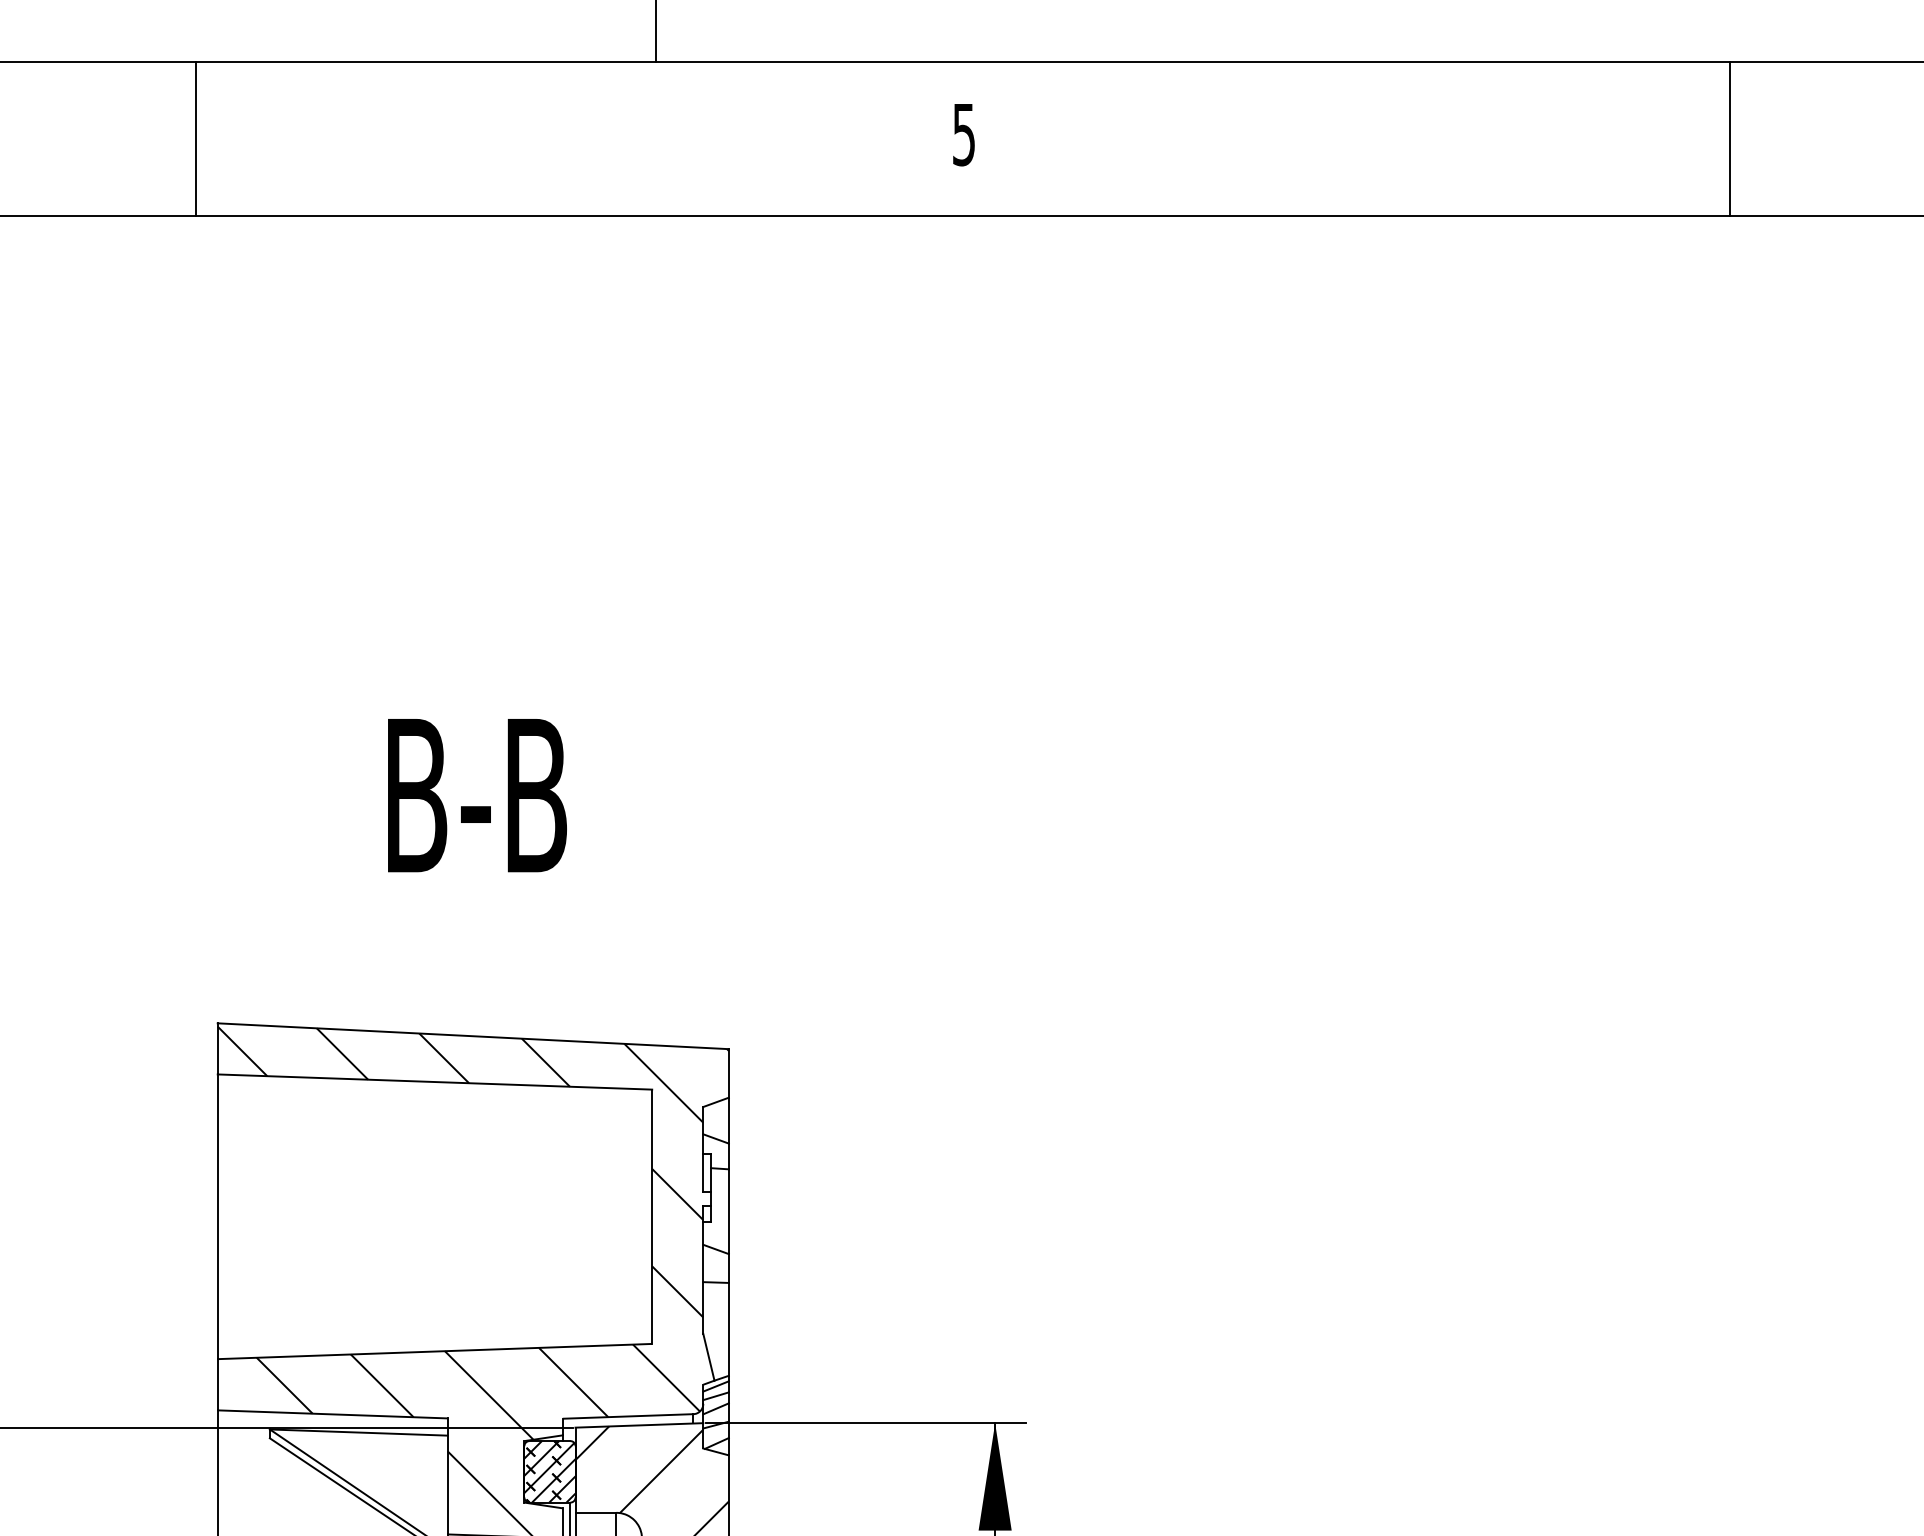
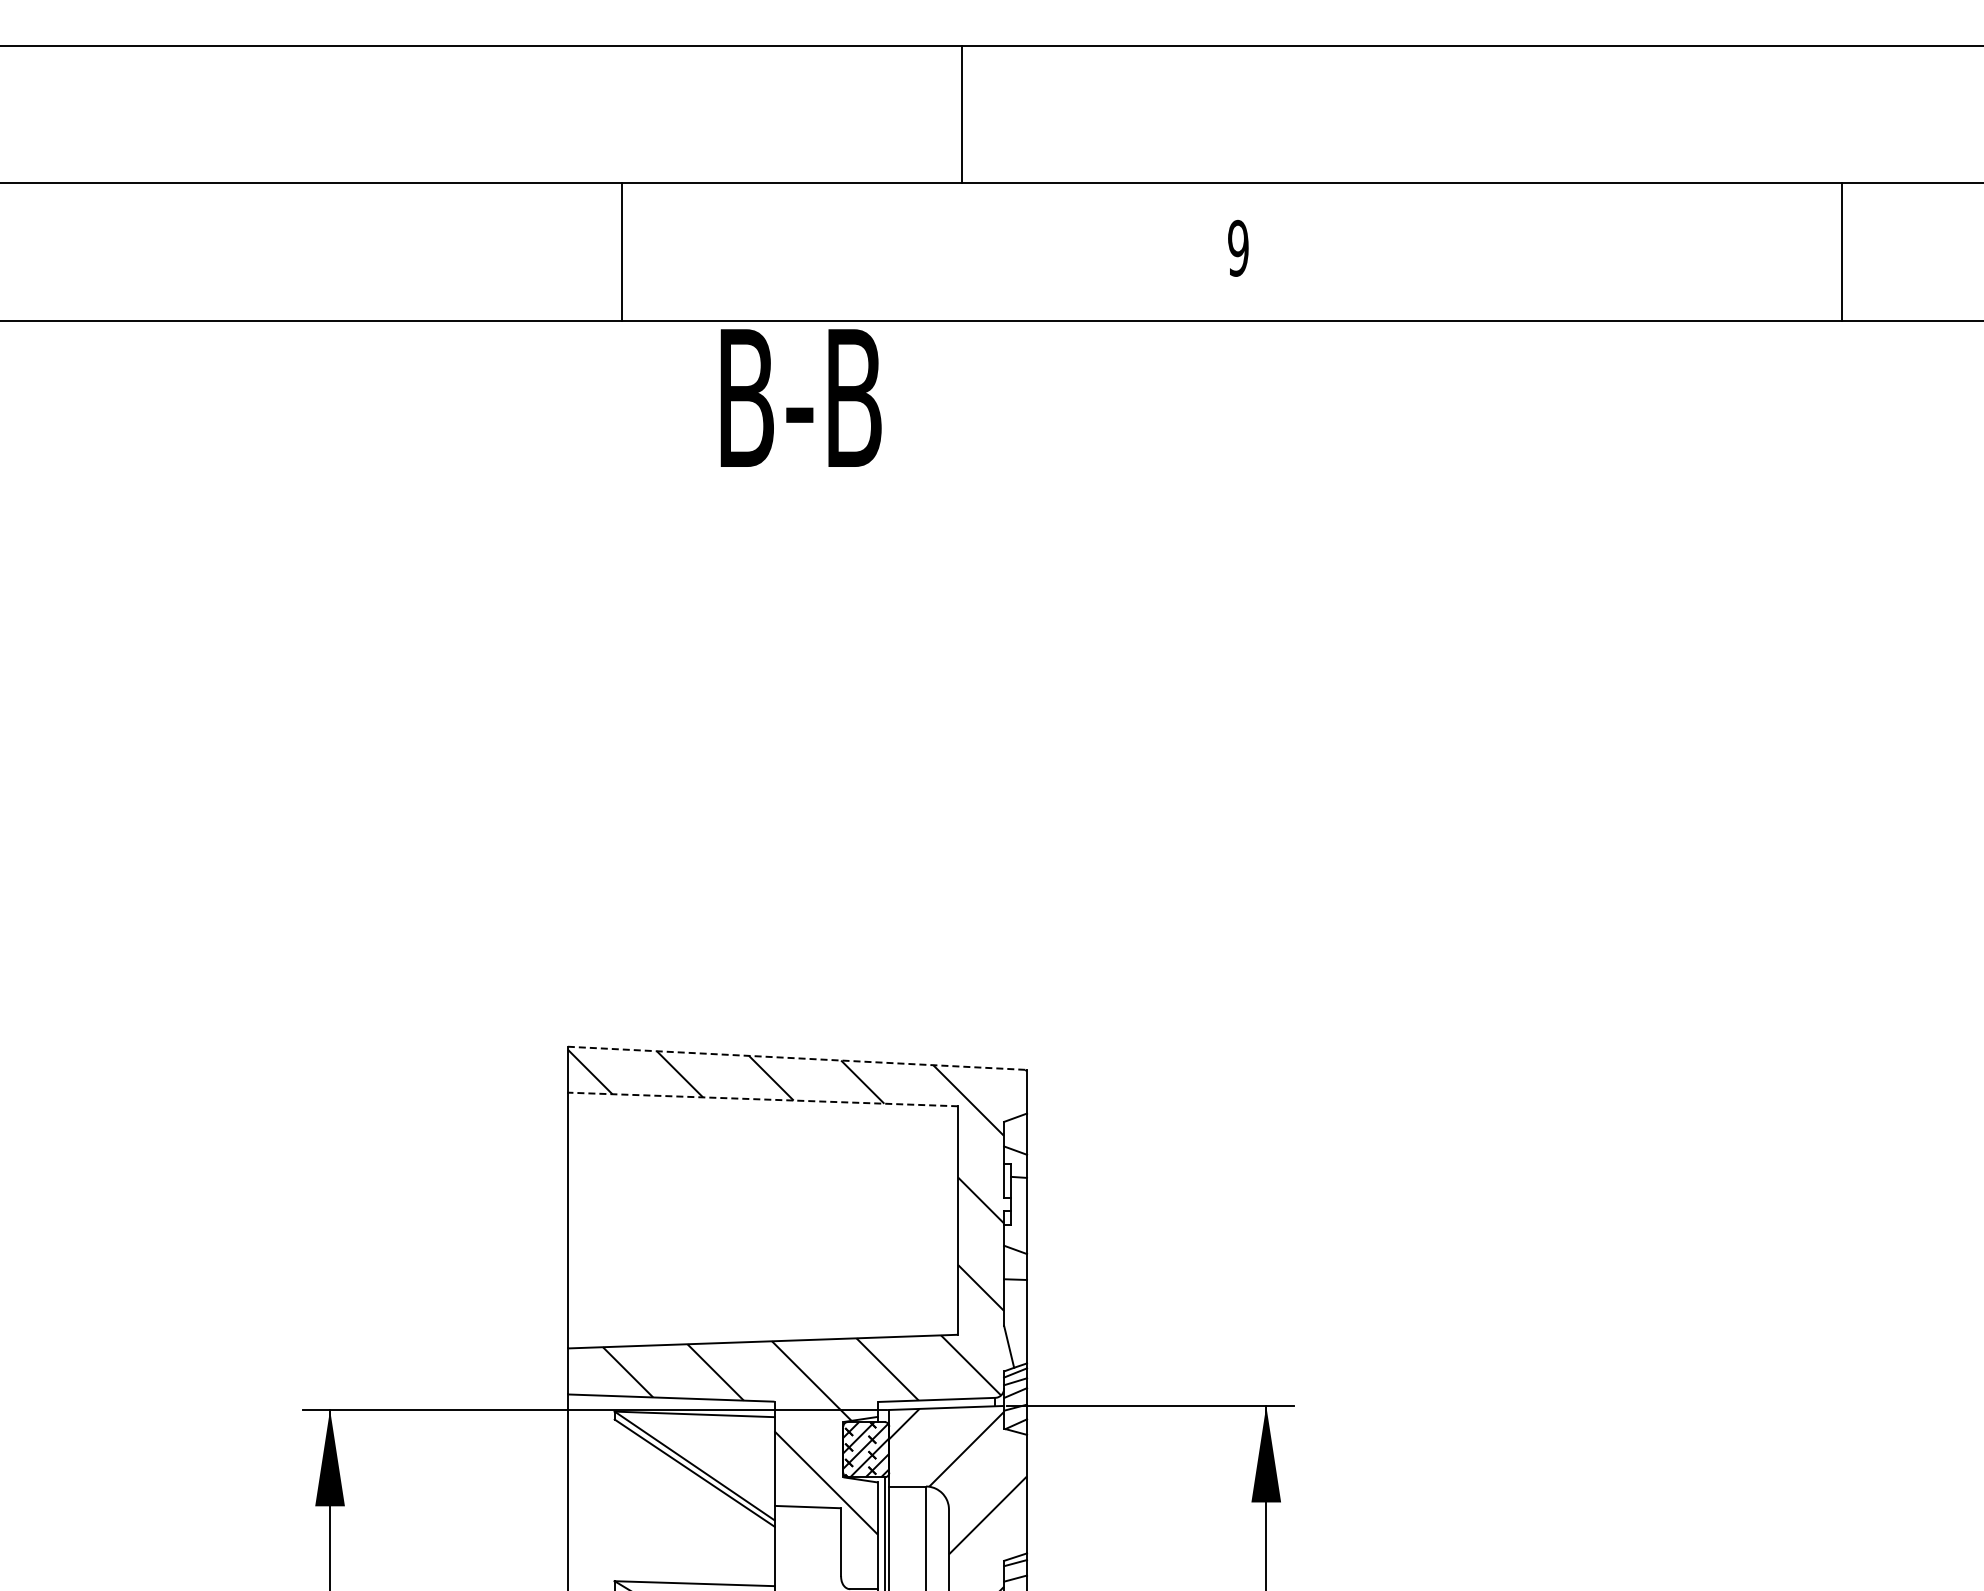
text: (964, 133) -> (1238, 247), 5 -> 9
line: (196, 139) -> (621, 252), moved
line: (1730, 139) -> (1842, 252), moved
text: (476, 794) -> (800, 397), moved
line: (473, 1036) -> (797, 1058), solid -> dashed
line: (434, 1082) -> (762, 1099), solid -> dashed

